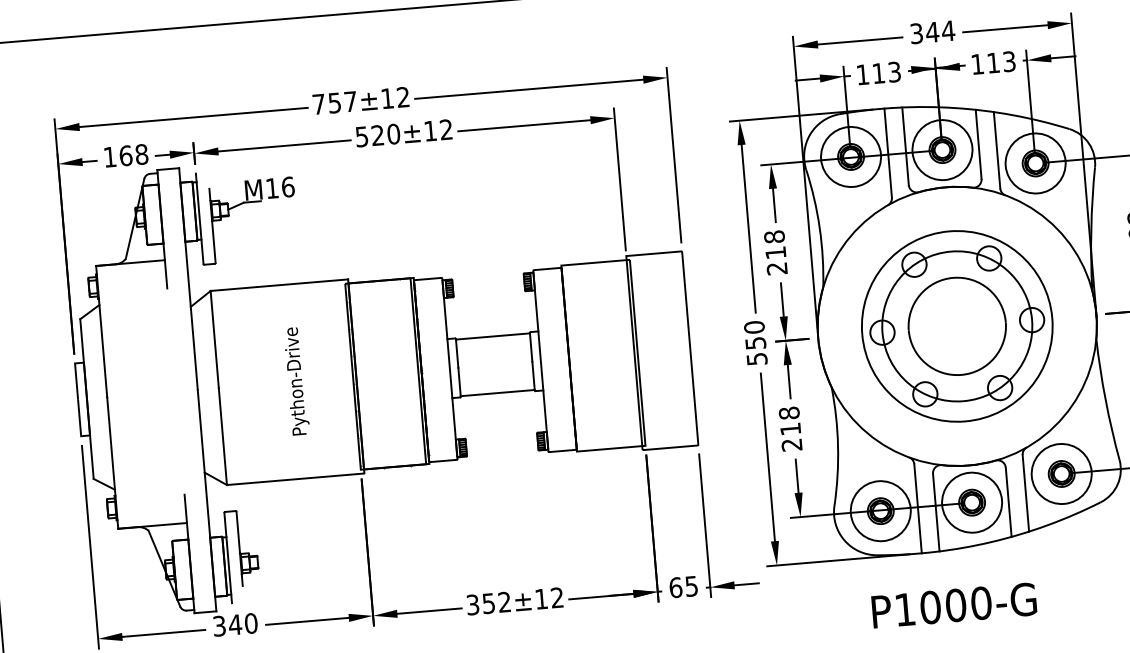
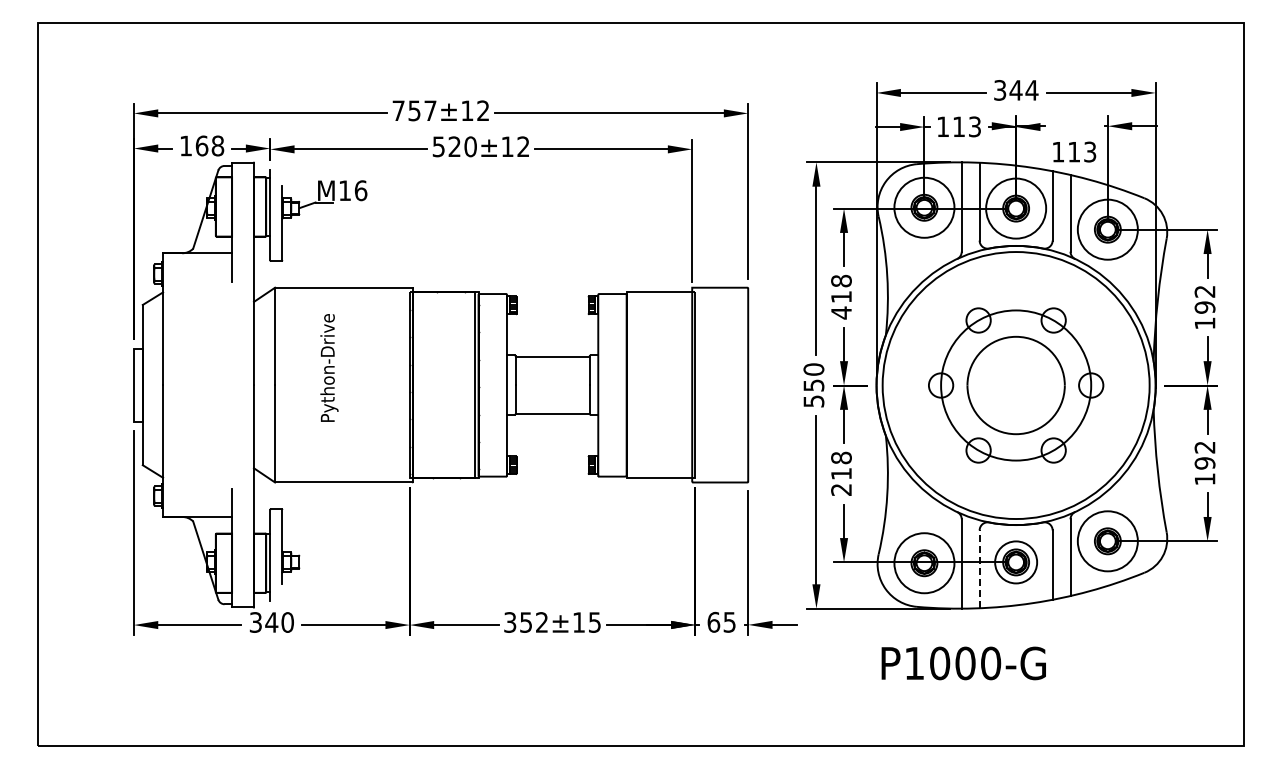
text: (993, 62) -> (1074, 151), moved
text: (777, 268) -> (841, 312), 218 -> 418
circle: (956, 326) -> (1015, 385), size x1.4
text: (296, 380) -> (329, 367), moved
circle: (972, 502) -> (1016, 562), size x0.7
line: (936, 512) -> (979, 569), solid -> dashed
text: (556, 597) -> (594, 622), 352±12 -> 352±15
text: (954, 605) -> (963, 663), moved

